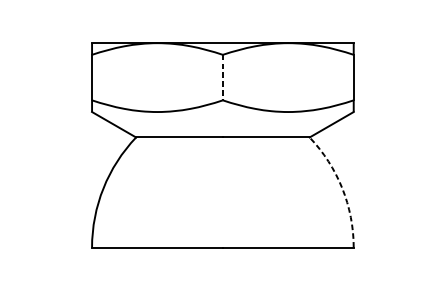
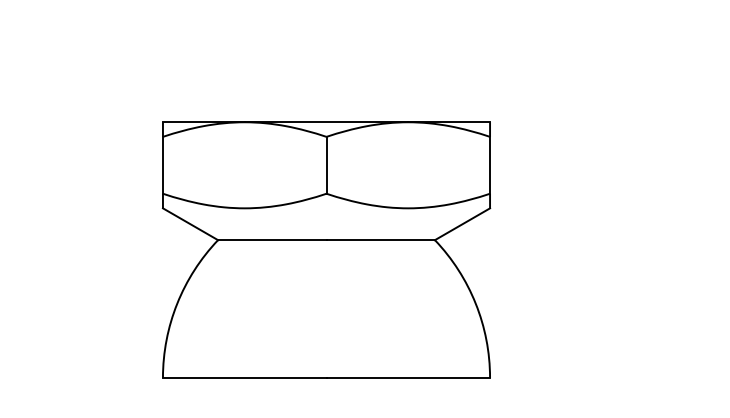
line: (222, 77) -> (326, 165), dashed -> solid
arc: (342, 188) -> (475, 303), dashed -> solid

